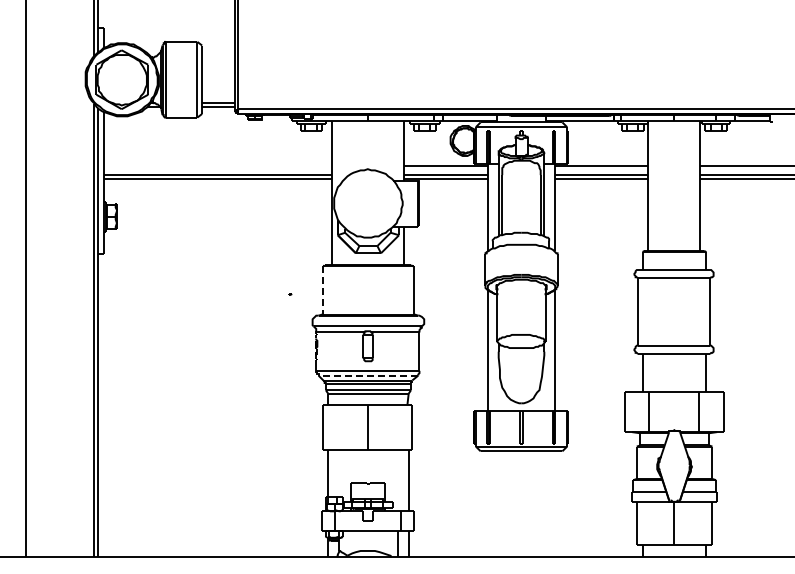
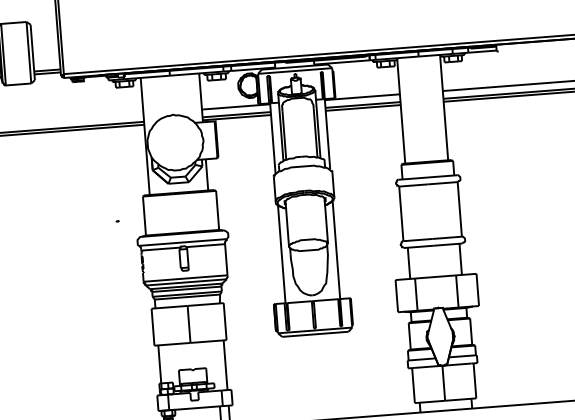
line: (323, 291) -> (144, 216), dashed -> solid
line: (368, 375) -> (186, 282), dashed -> solid

